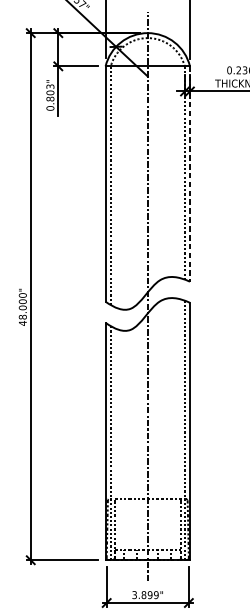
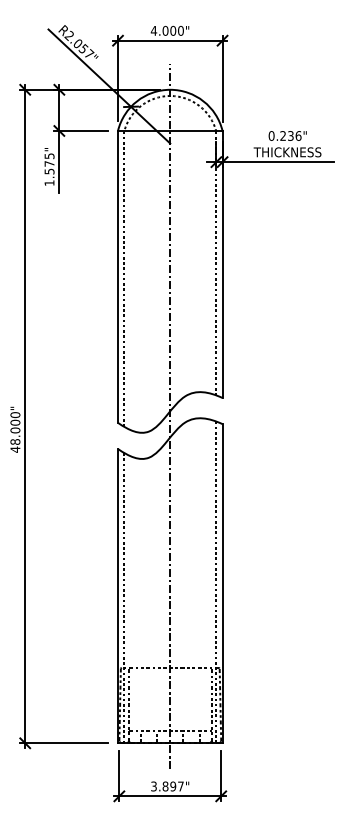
text: (50, 97) -> (49, 169), 0.803" -> 1.575"
line: (189, 174) -> (222, 264), dashed -> solid
text: (156, 595) -> (180, 786), 3.899" -> 3.897"

